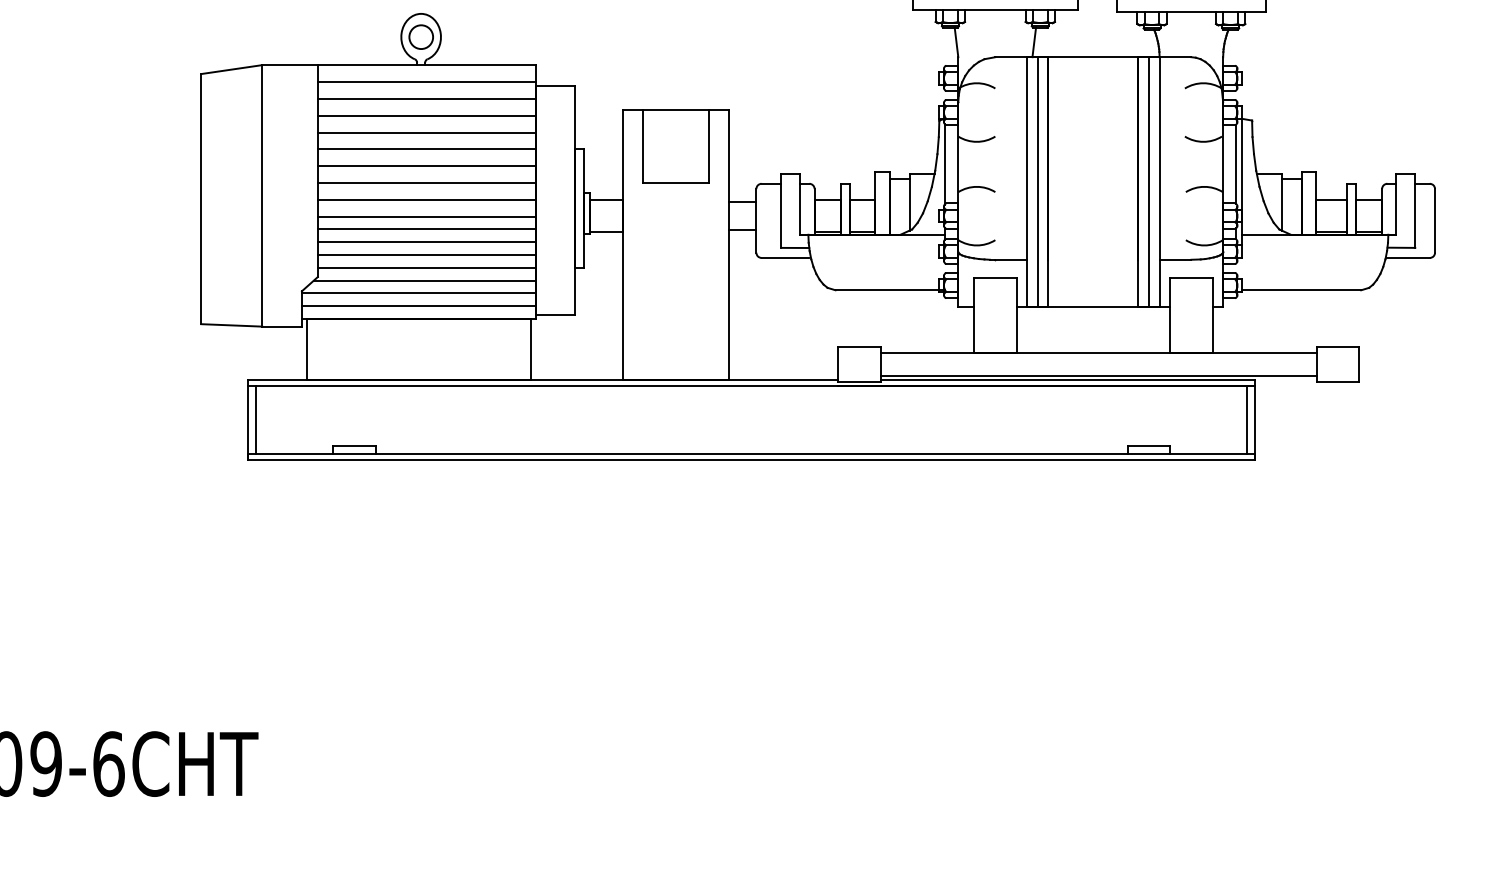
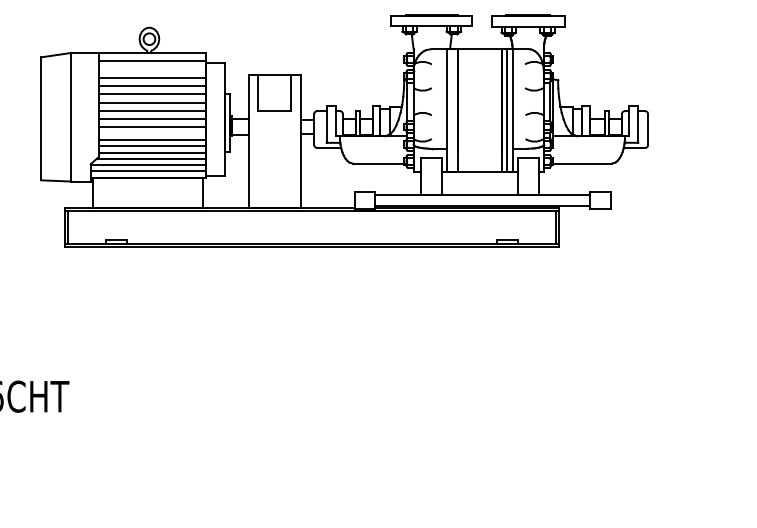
line: (425, 98) -> (151, 69), removed
line: (1037, 182) -> (452, 110), removed
line: (425, 228) -> (151, 133), removed

